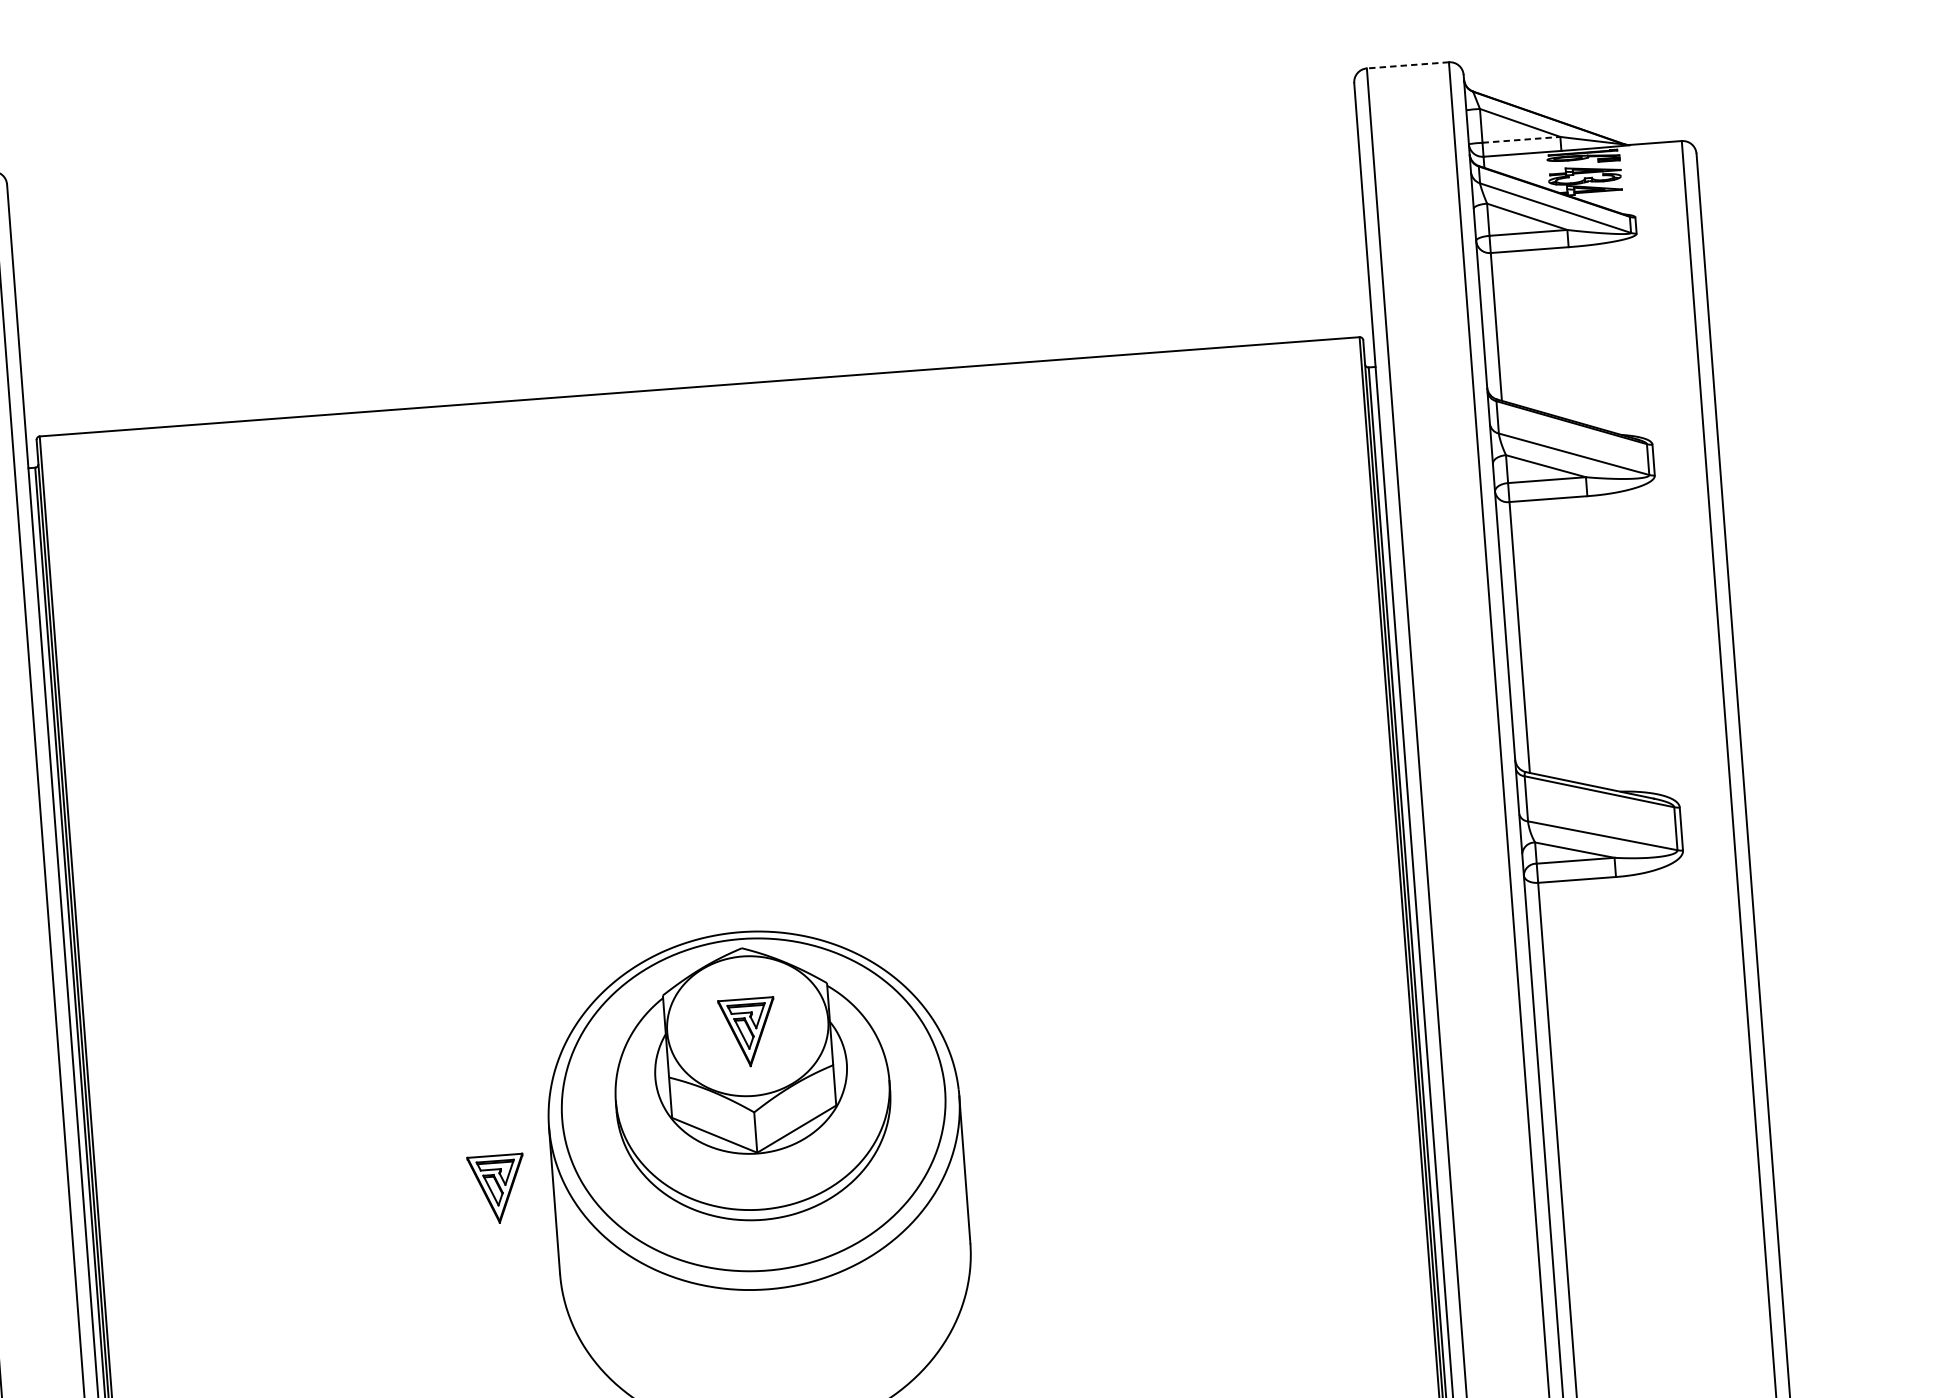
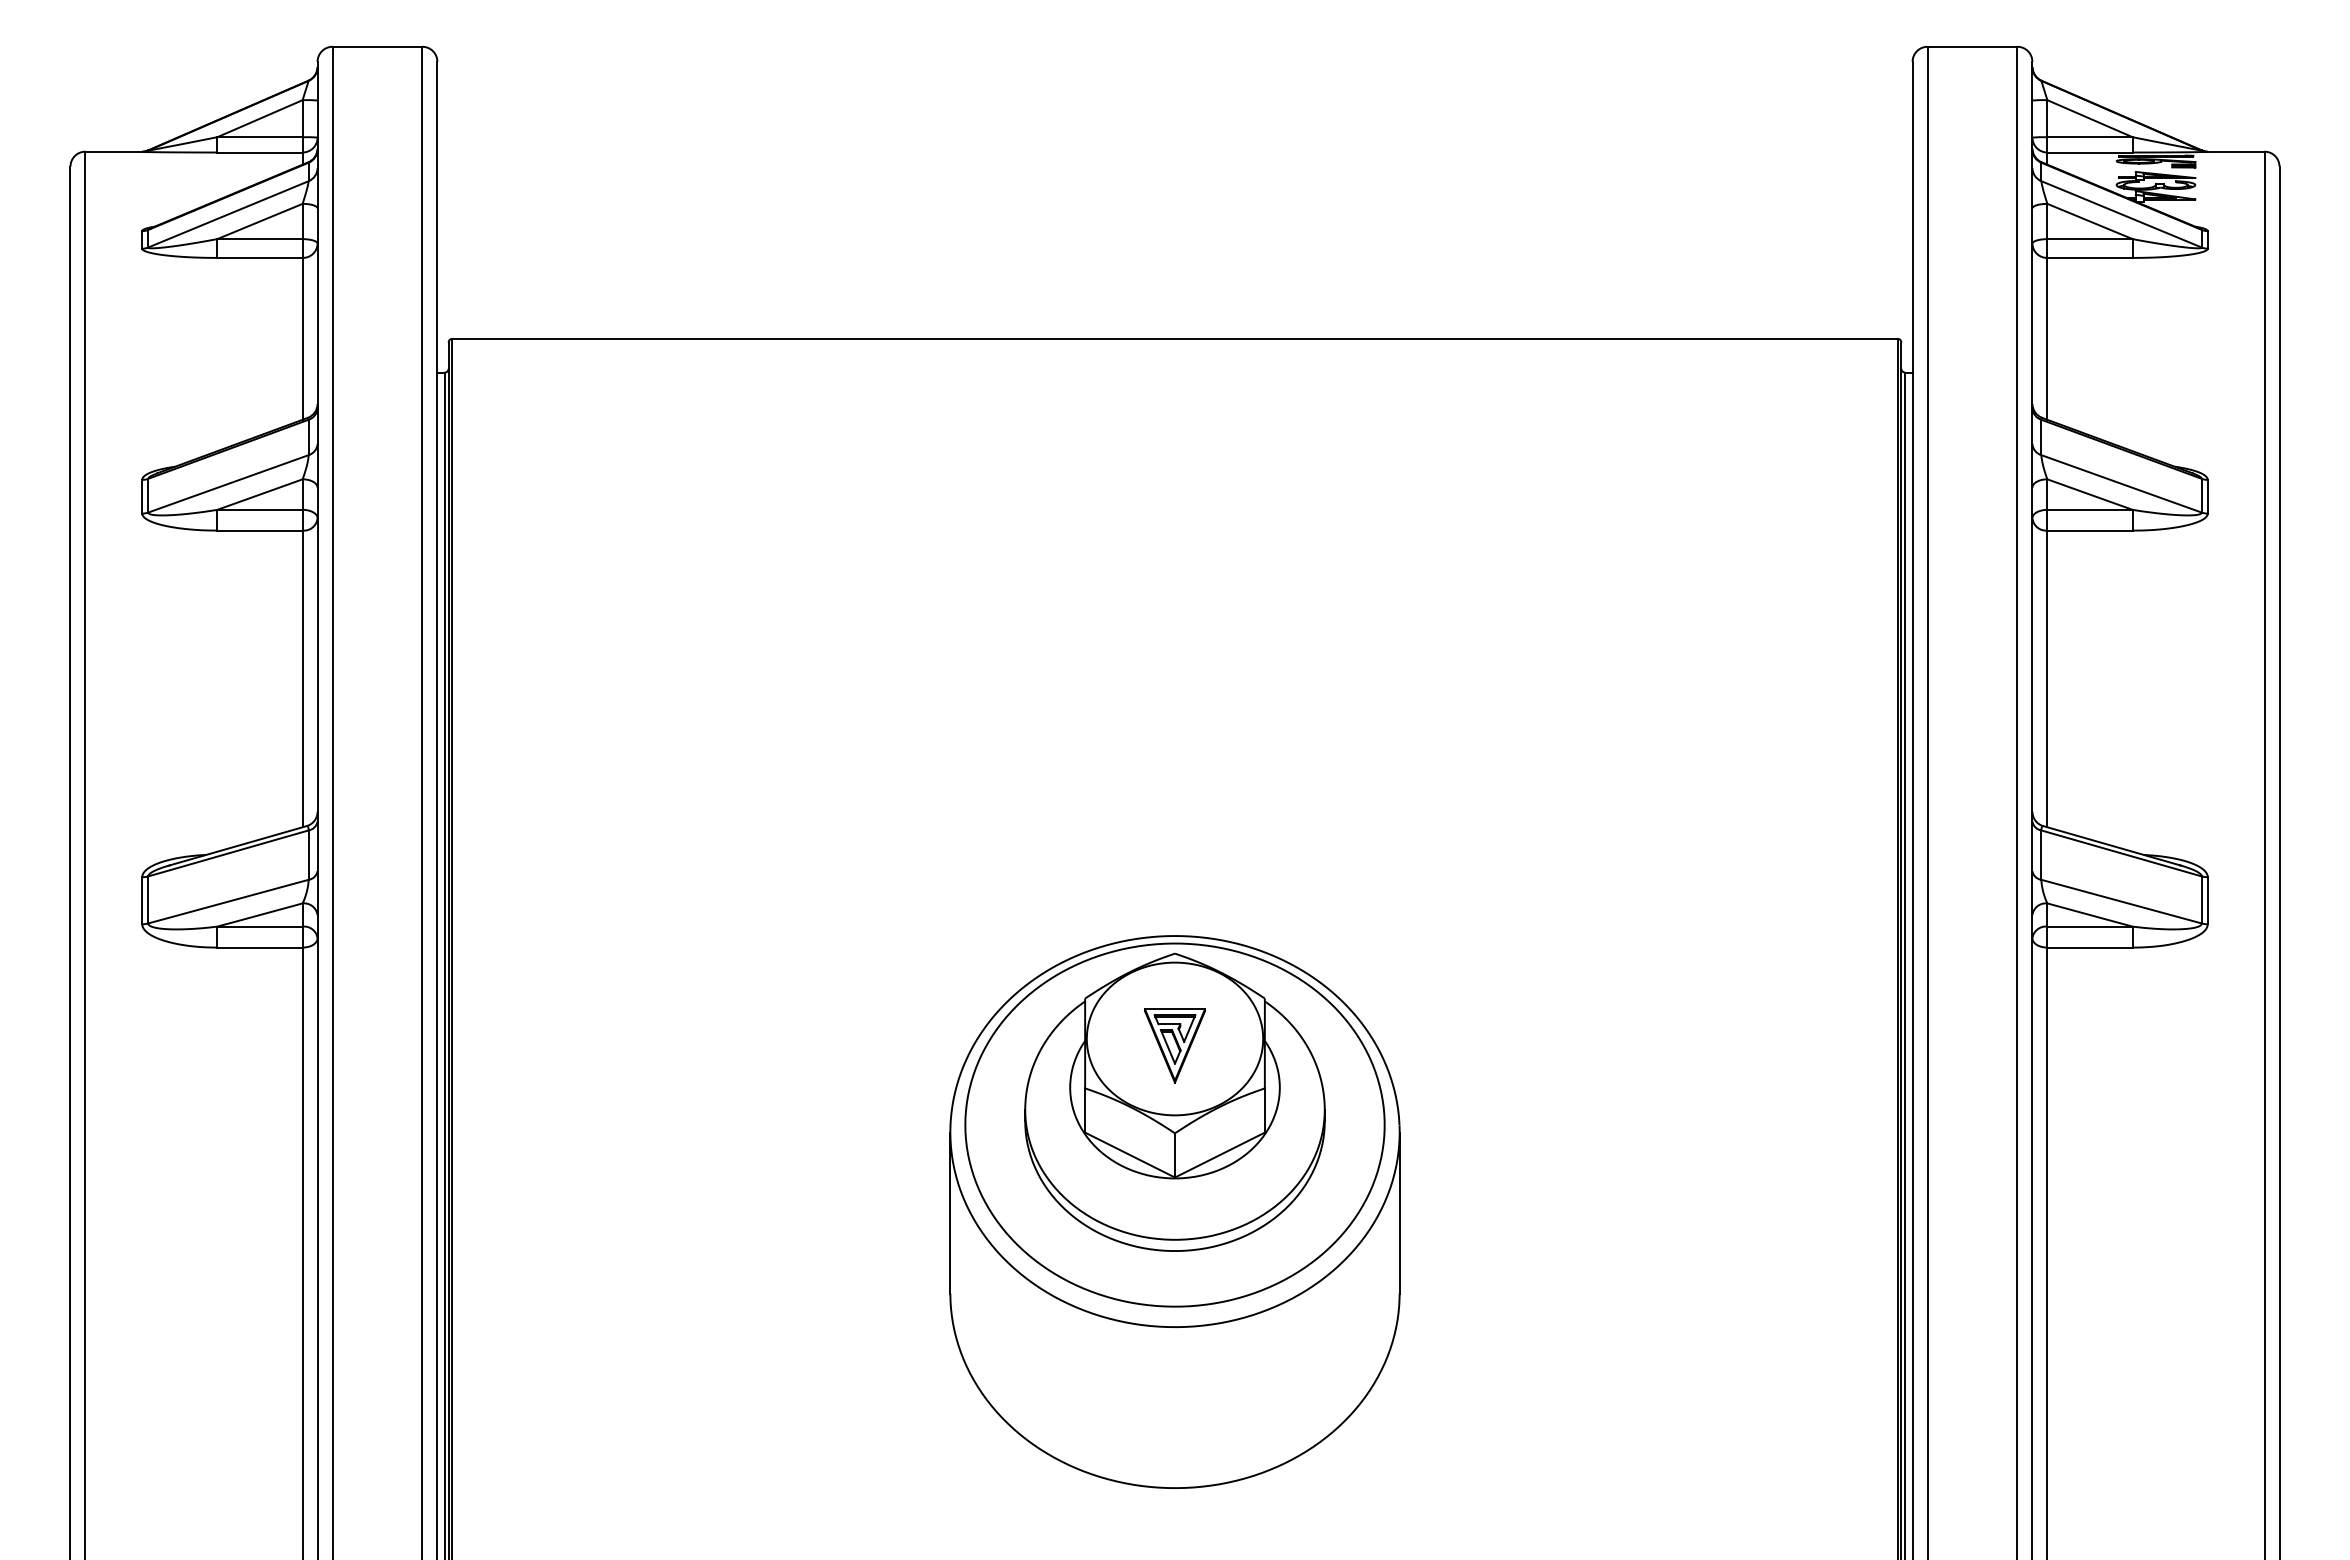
line: (1407, 65) -> (1972, 46), dashed -> solid
line: (1521, 140) -> (2090, 137), dashed -> solid
part: (496, 1188) -> (888, 1195), removed

